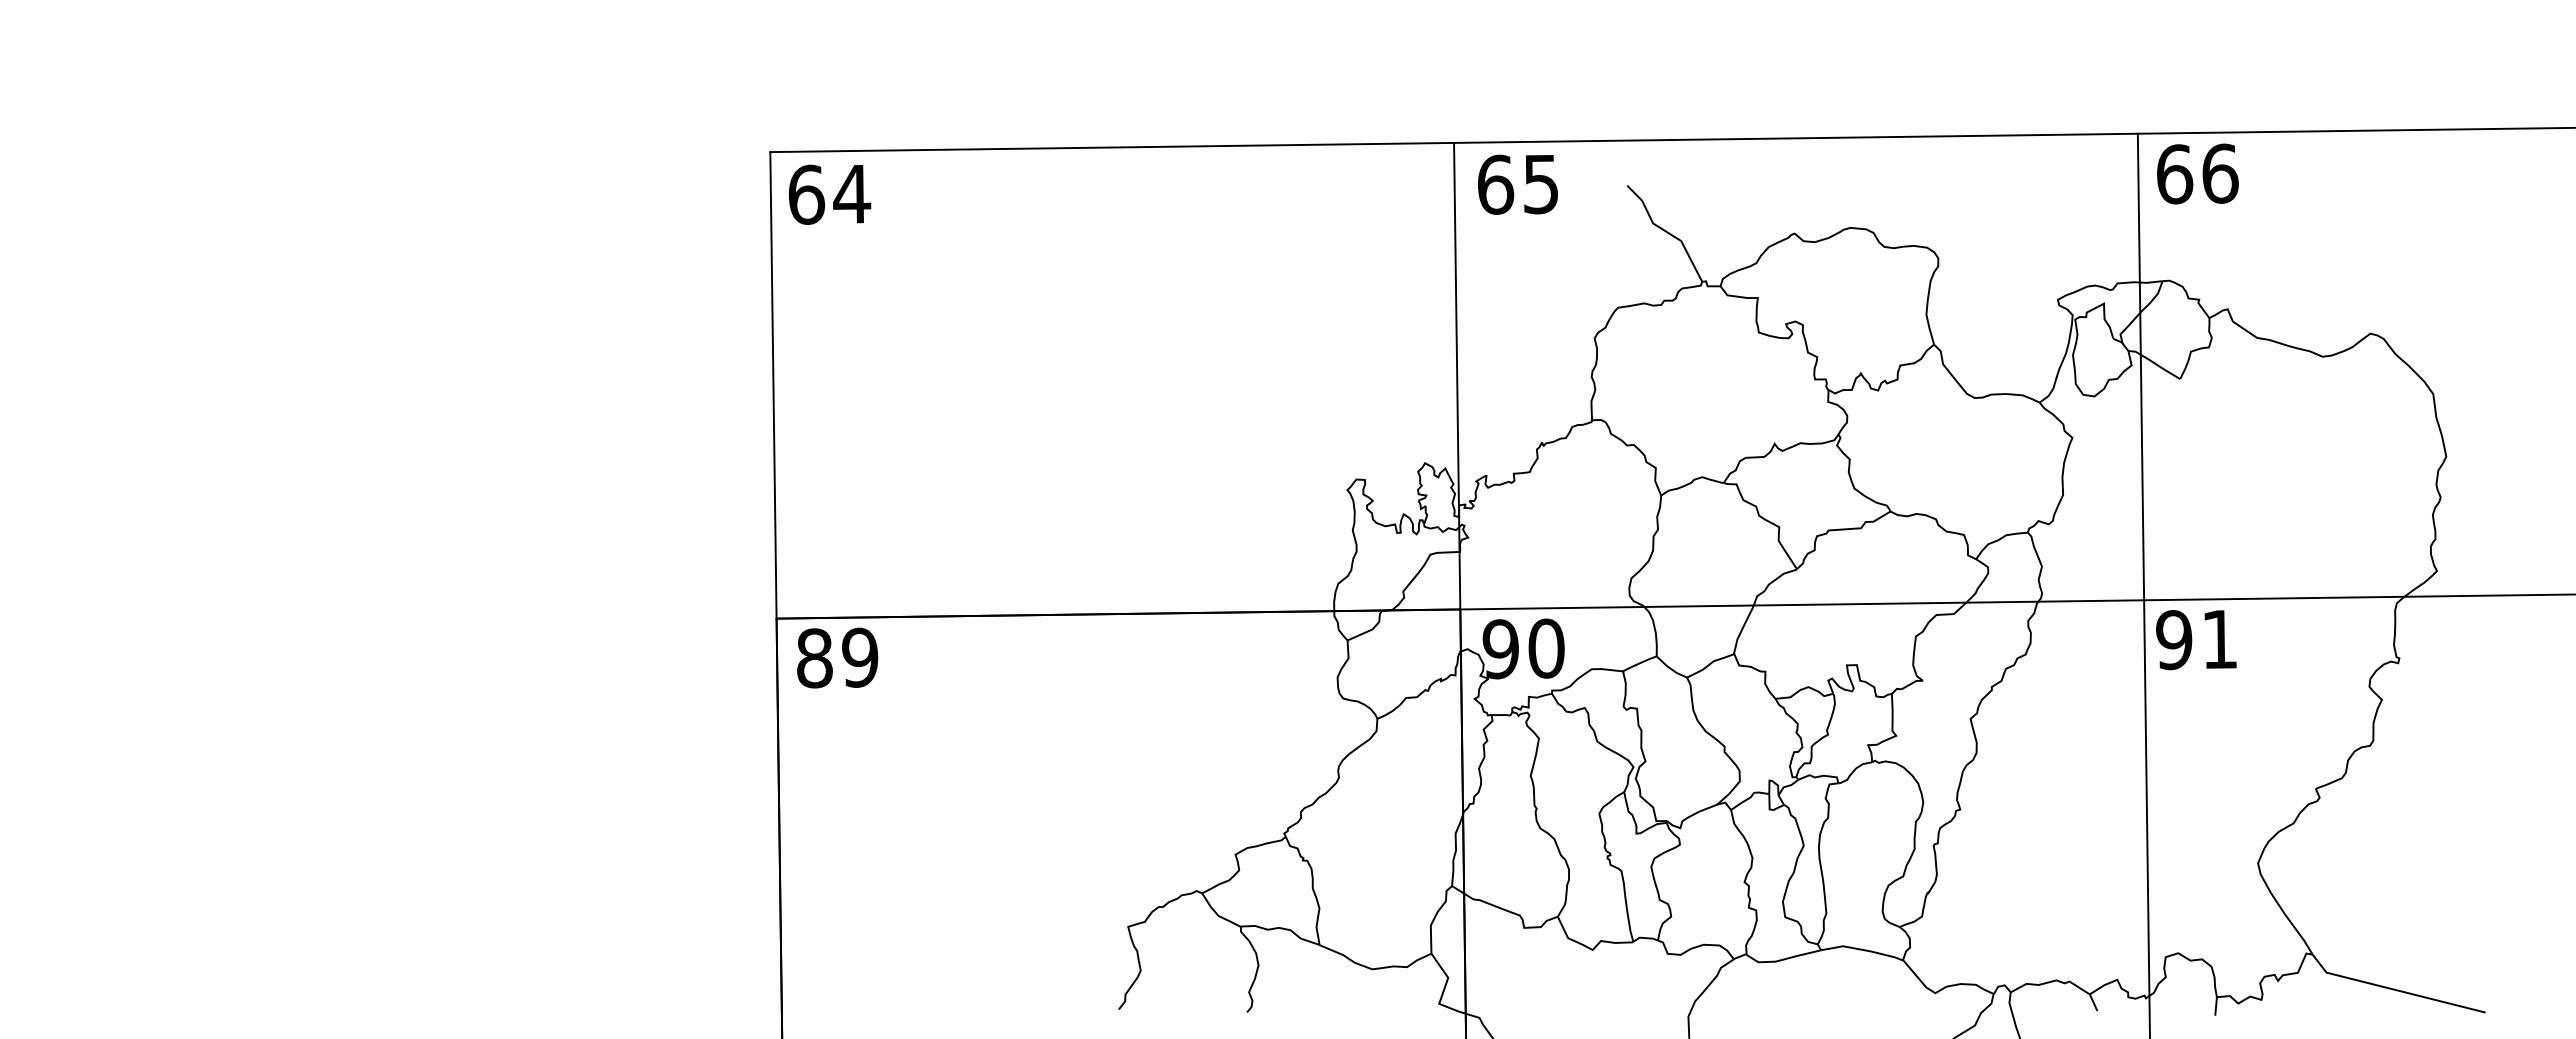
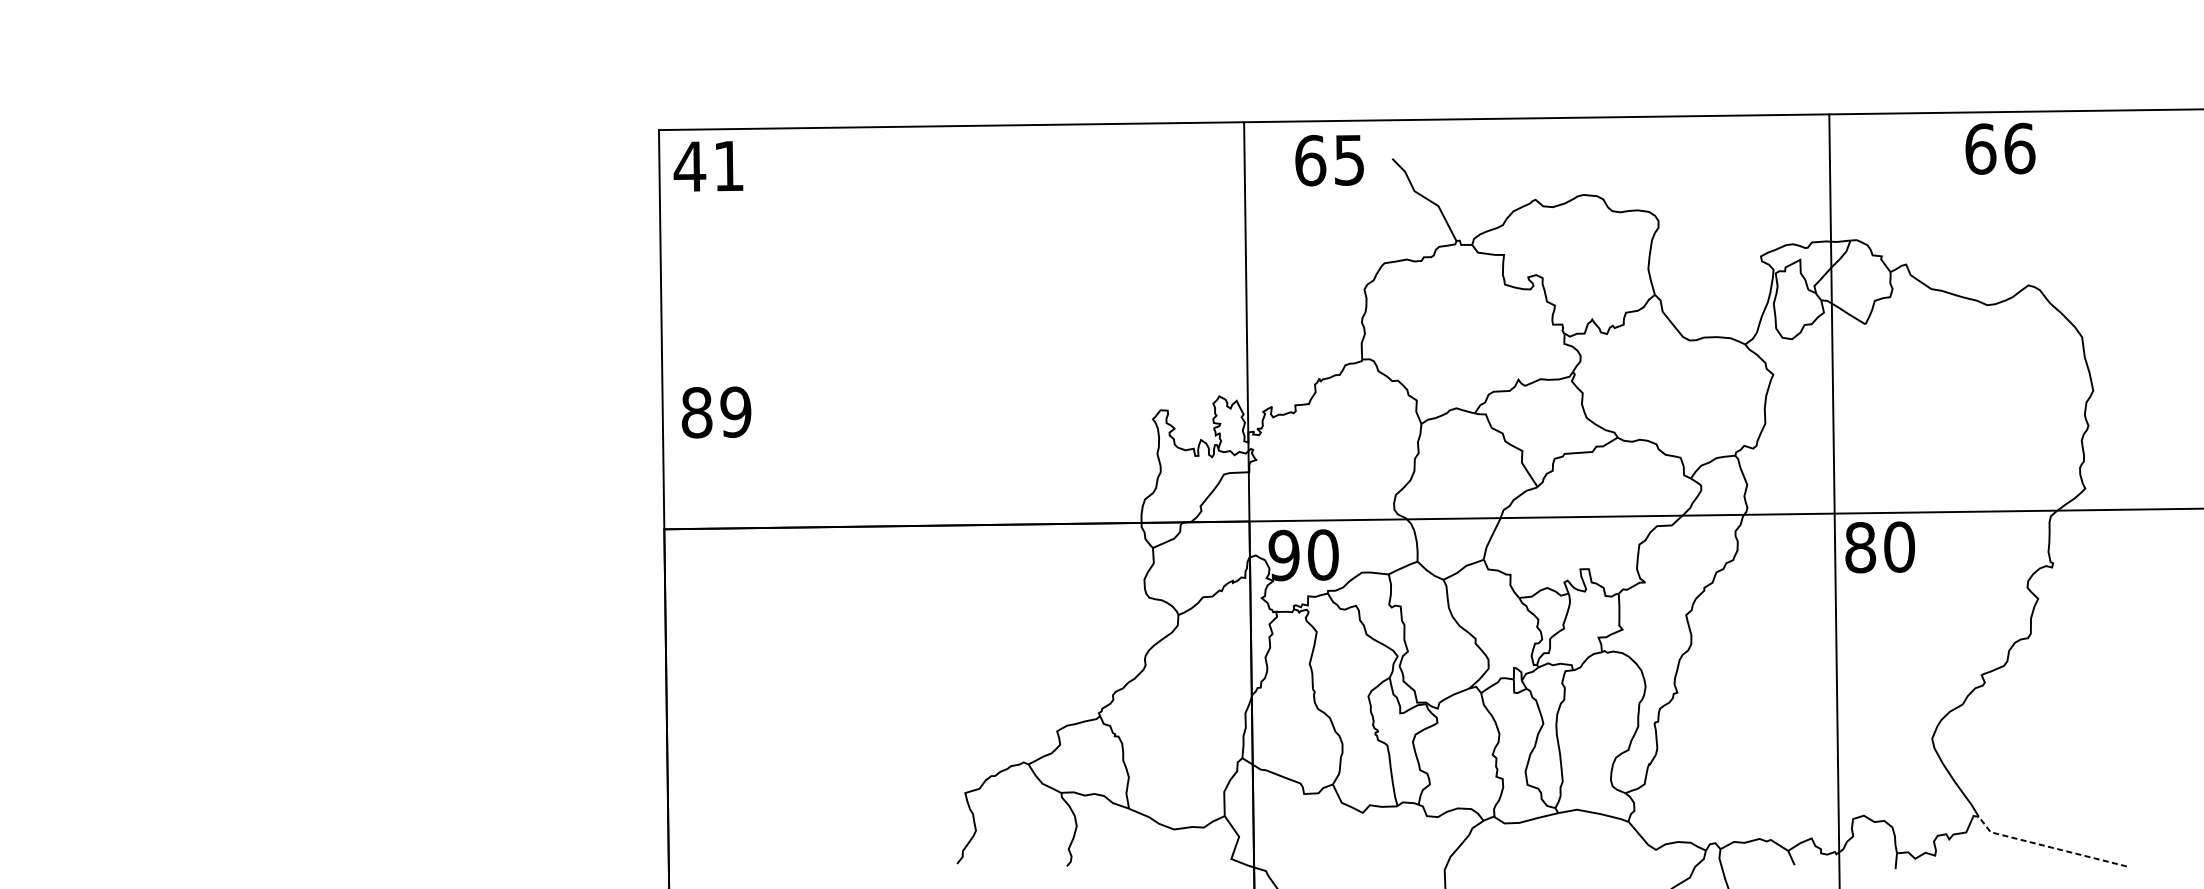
text: (2197, 173) -> (2000, 148), moved
text: (1517, 184) -> (1329, 160), moved
text: (829, 194) -> (709, 166), 64 -> 41
text: (2197, 639) -> (1880, 547), 91 -> 80
text: (837, 657) -> (716, 411), moved
line: (2394, 989) -> (2048, 846), solid -> dashed

